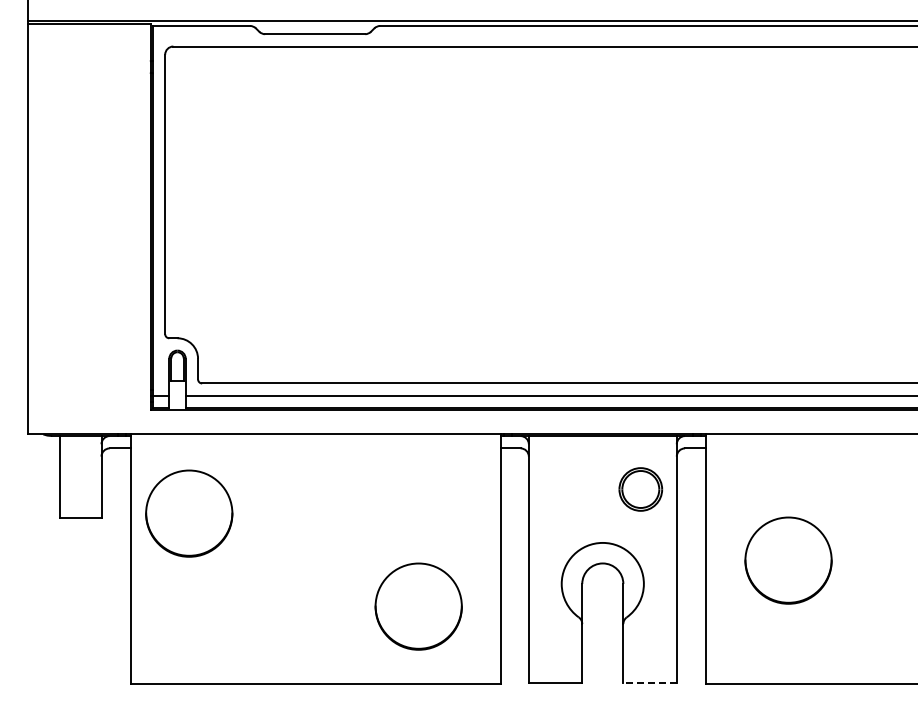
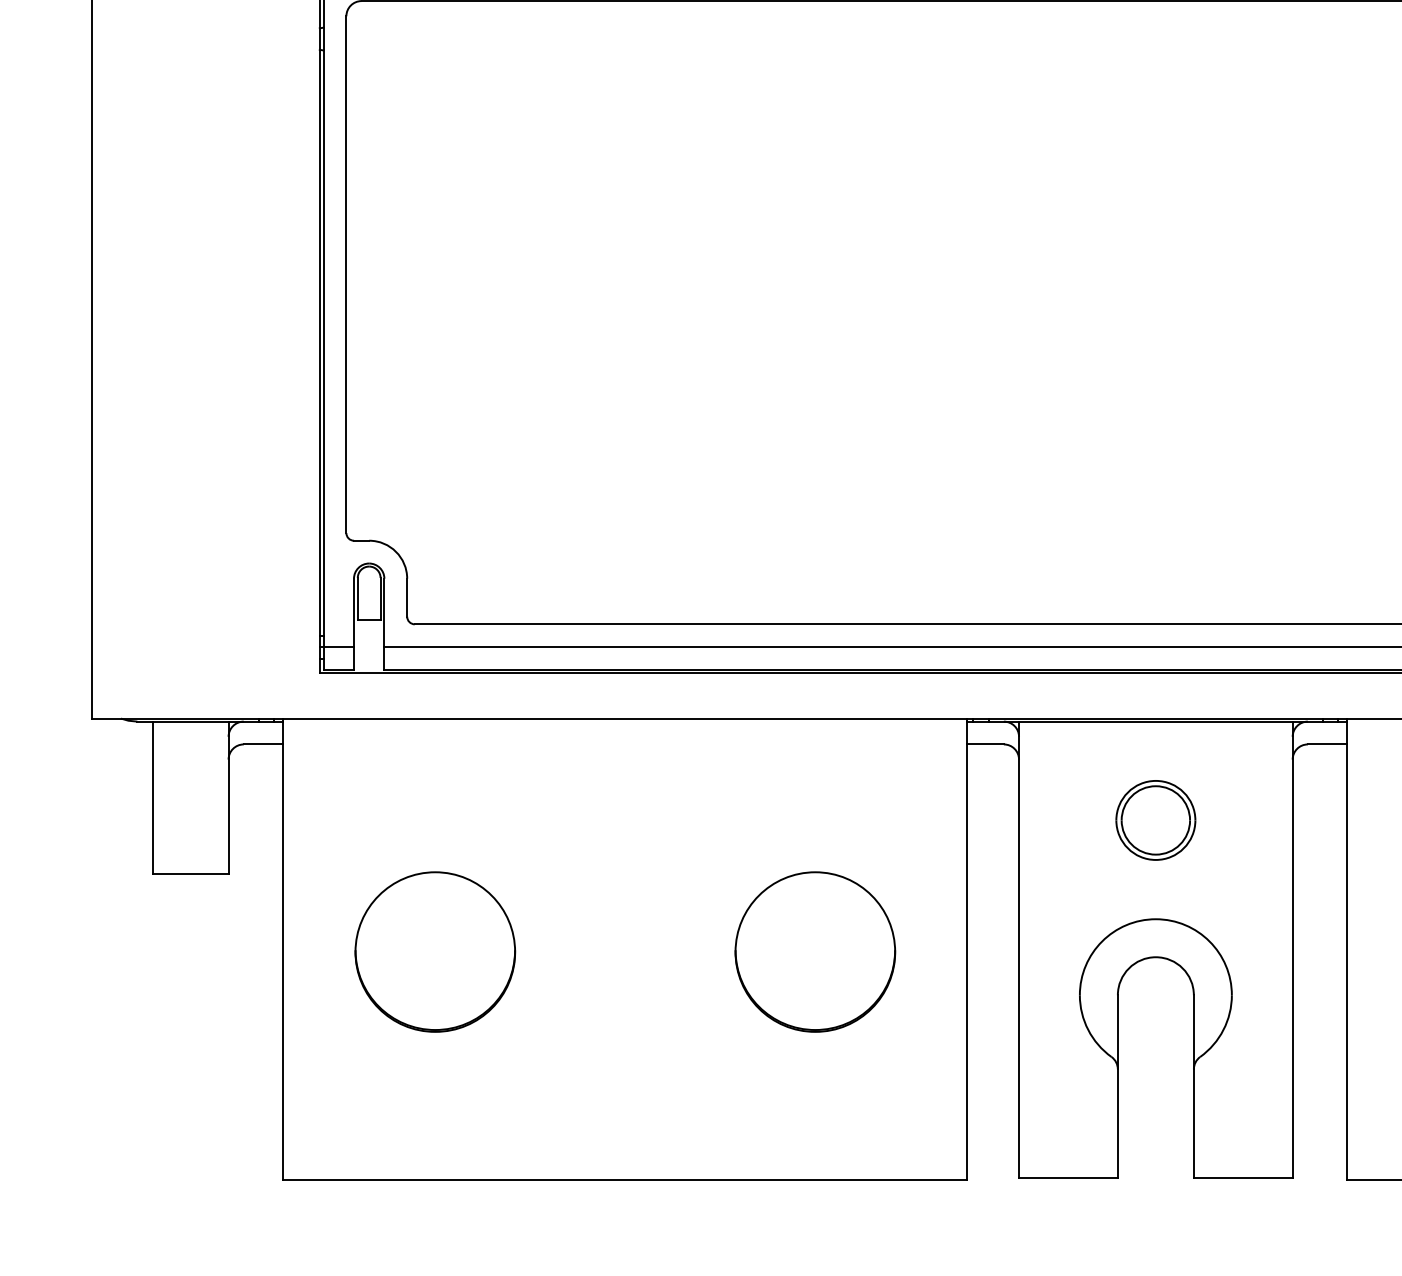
part: (640, 489) -> (1155, 820), moved
part: (189, 513) -> (435, 951), moved
part: (418, 606) -> (814, 951), moved
line: (650, 682) -> (1244, 1177), dashed -> solid

